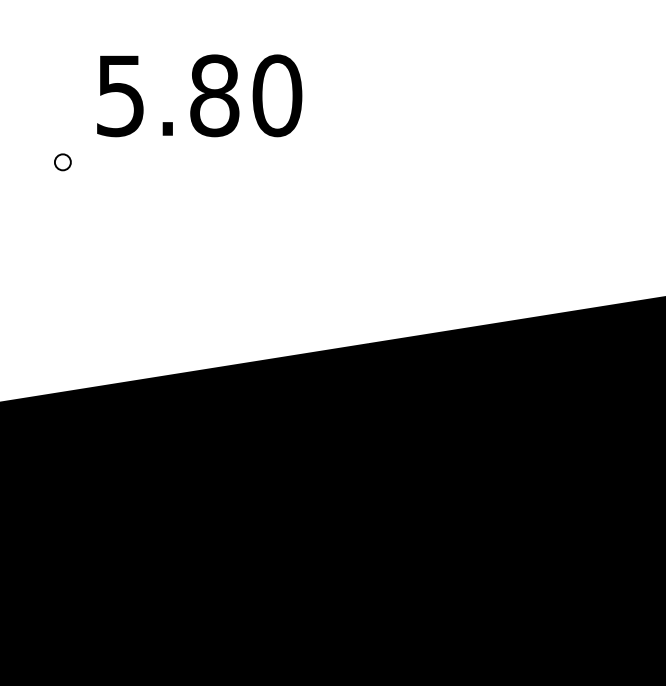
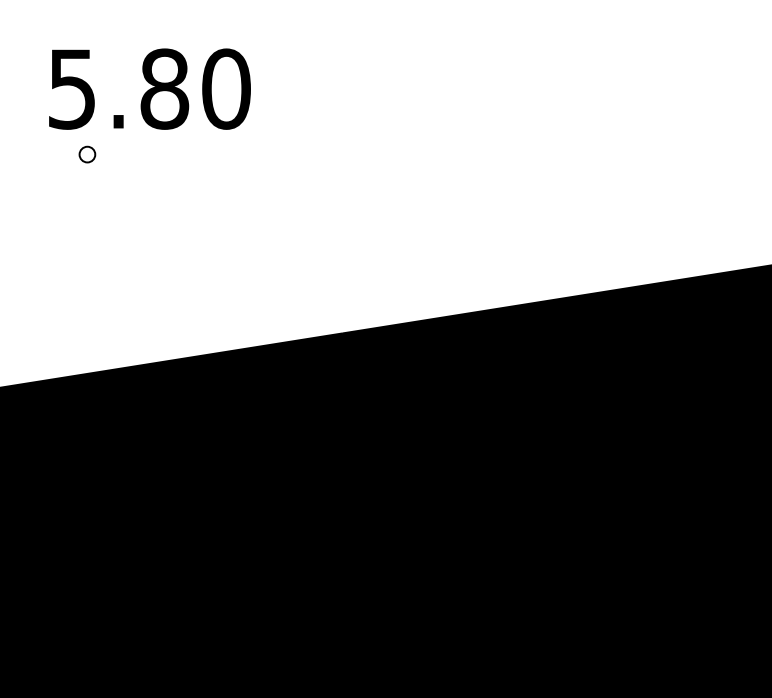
text: (199, 95) -> (149, 88), moved
part: (62, 162) -> (87, 154), moved

